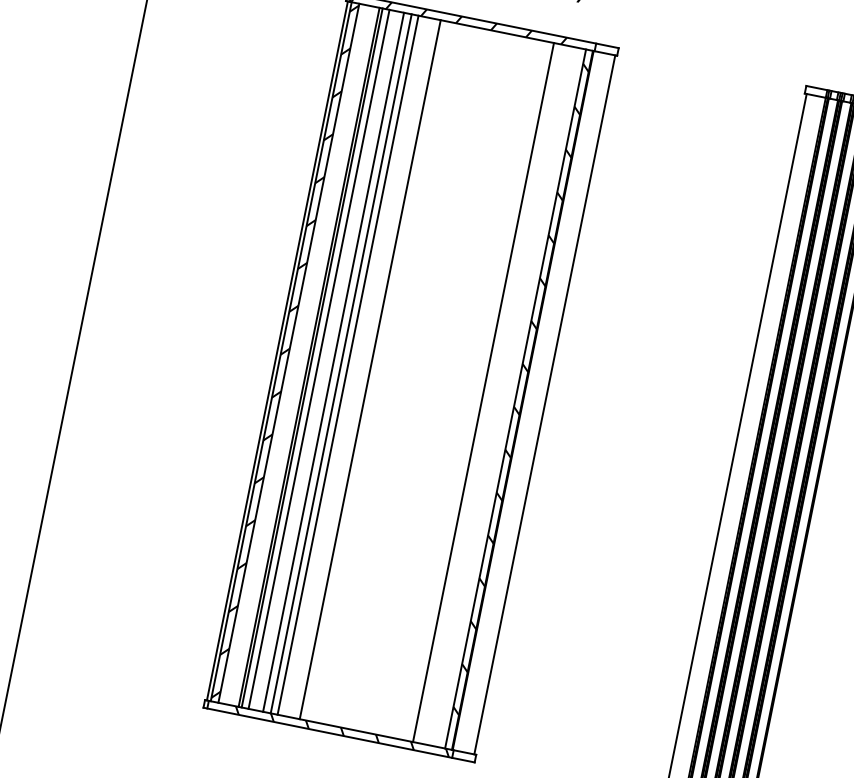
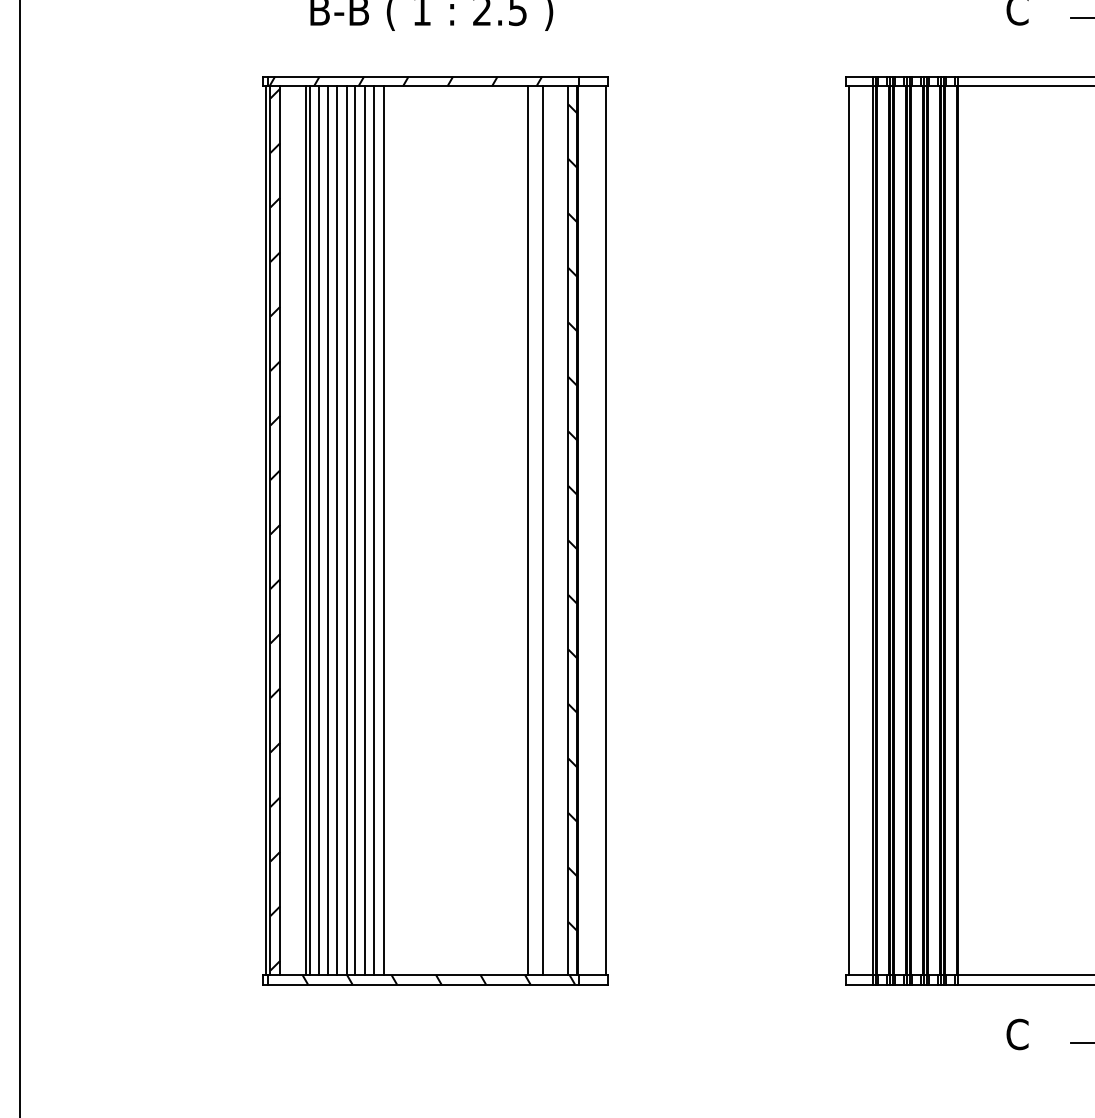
line: (326, 360) -> (328, 530), added
line: (356, 366) -> (365, 530), added
line: (362, 367) -> (373, 530), added
line: (495, 394) -> (542, 530), added

